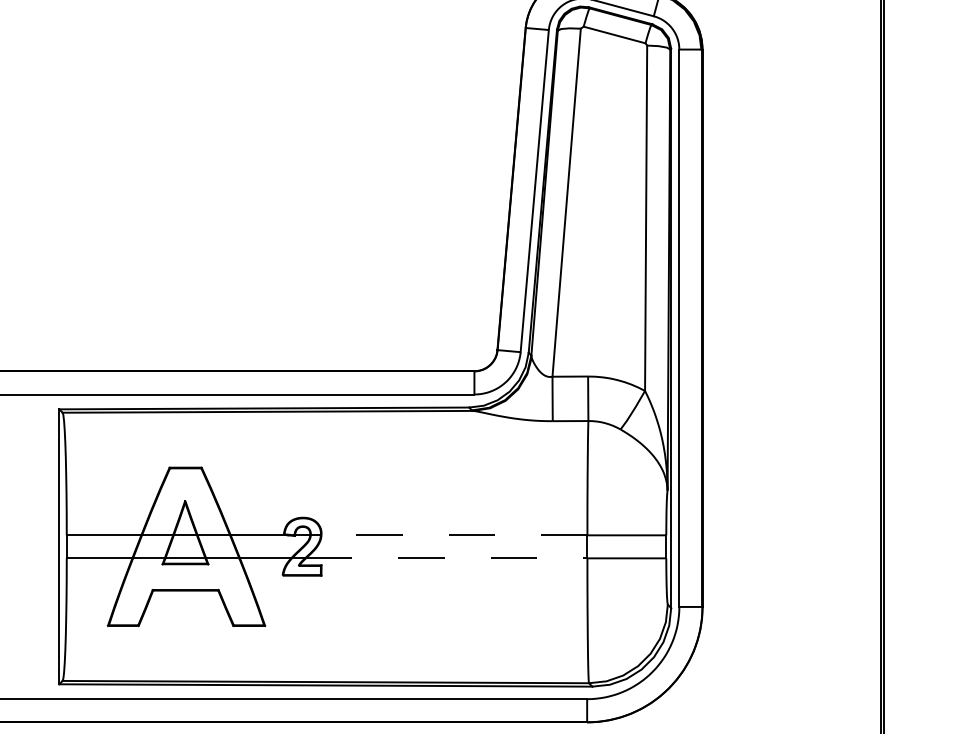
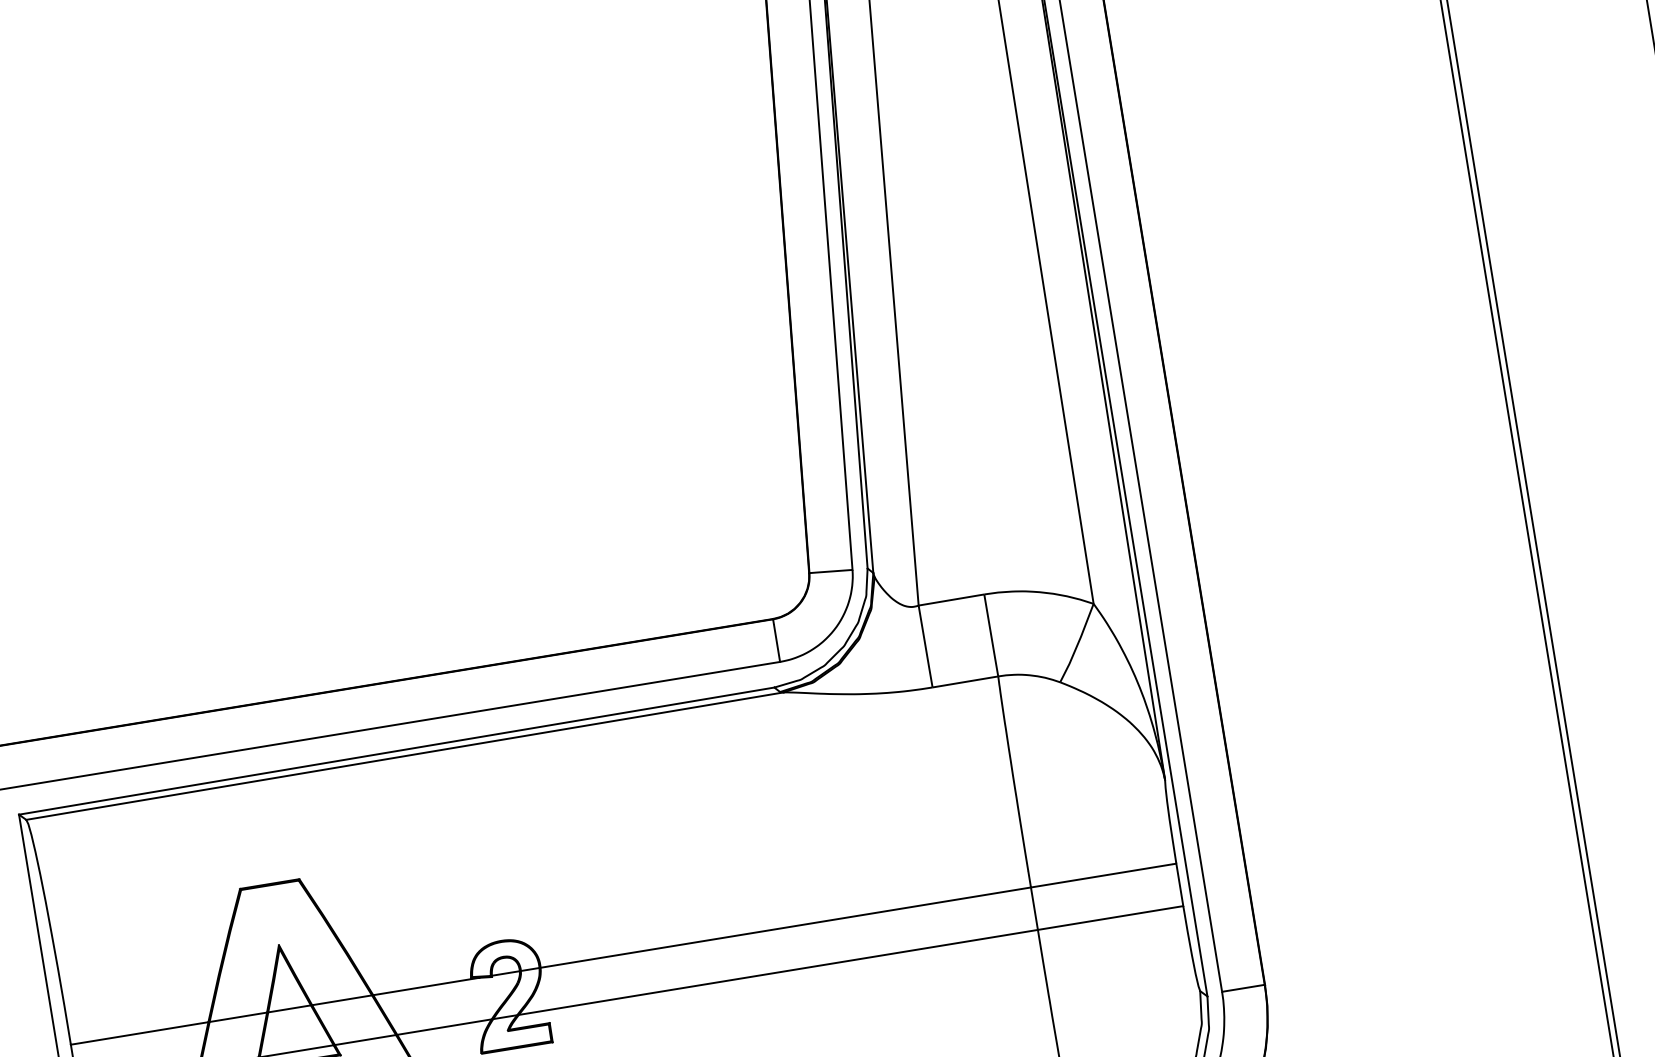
line: (454, 535) -> (785, 927), dashed -> solid
line: (446, 558) -> (778, 972), dashed -> solid

